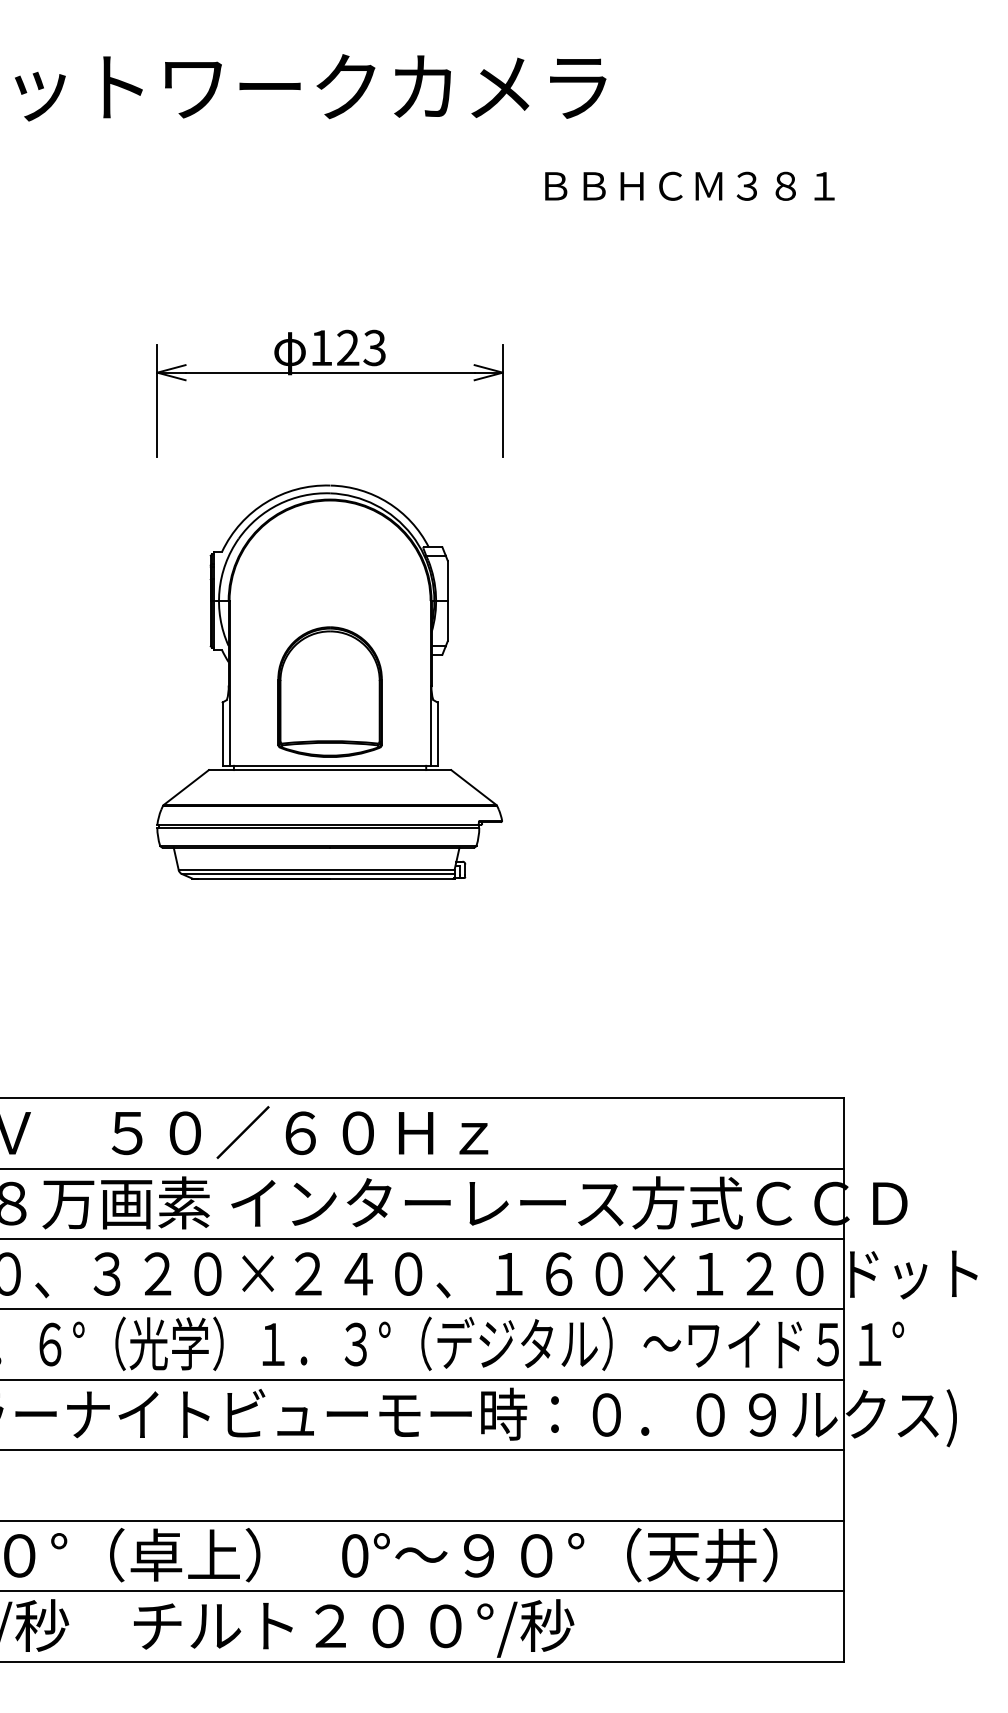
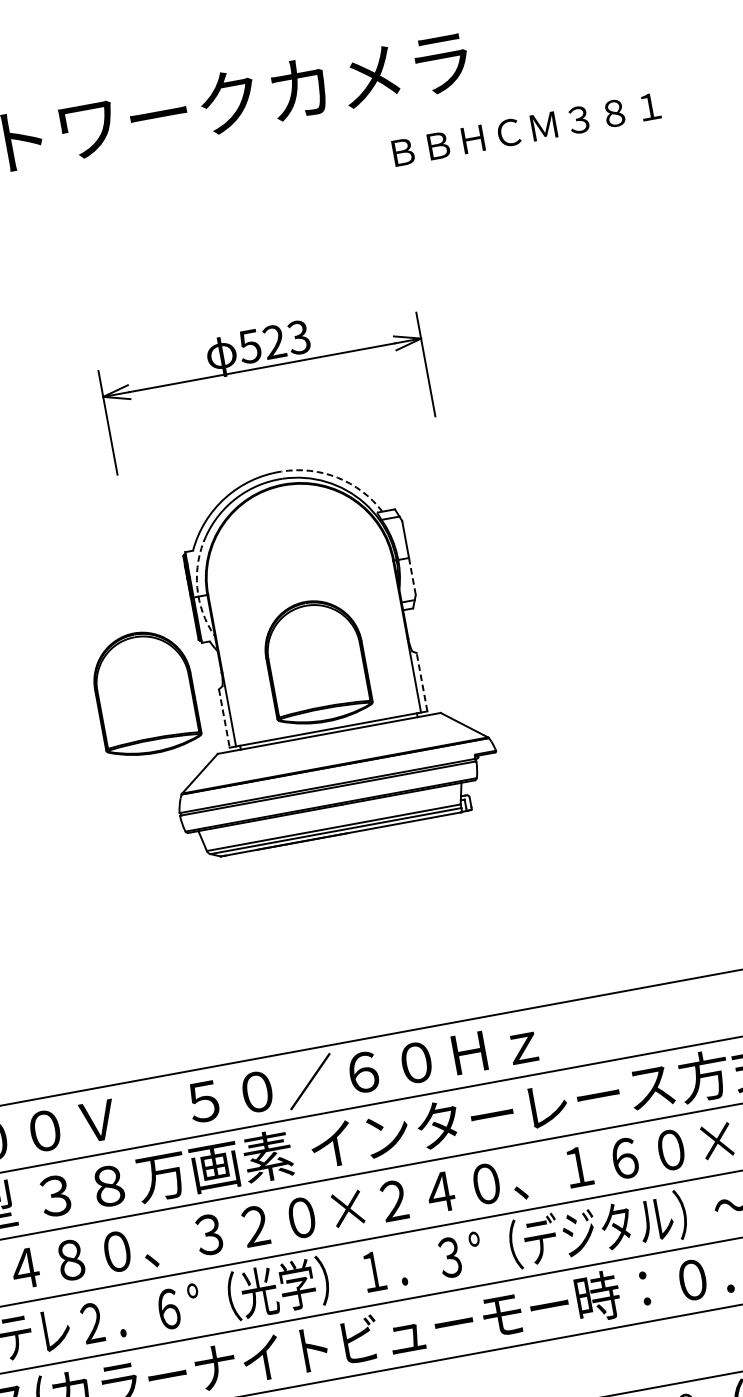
text: (689, 185) -> (525, 128), moved
text: (320, 348) -> (249, 347), 123 -> 523
arc: (388, 502) -> (337, 477), solid -> dashed
arc: (219, 590) -> (197, 586), solid -> dashed
line: (447, 621) -> (412, 576), solid -> dashed
part: (143, 691) -> (144, 692), added
line: (222, 734) -> (224, 718), solid -> dashed
line: (437, 734) -> (422, 682), solid -> dashed

